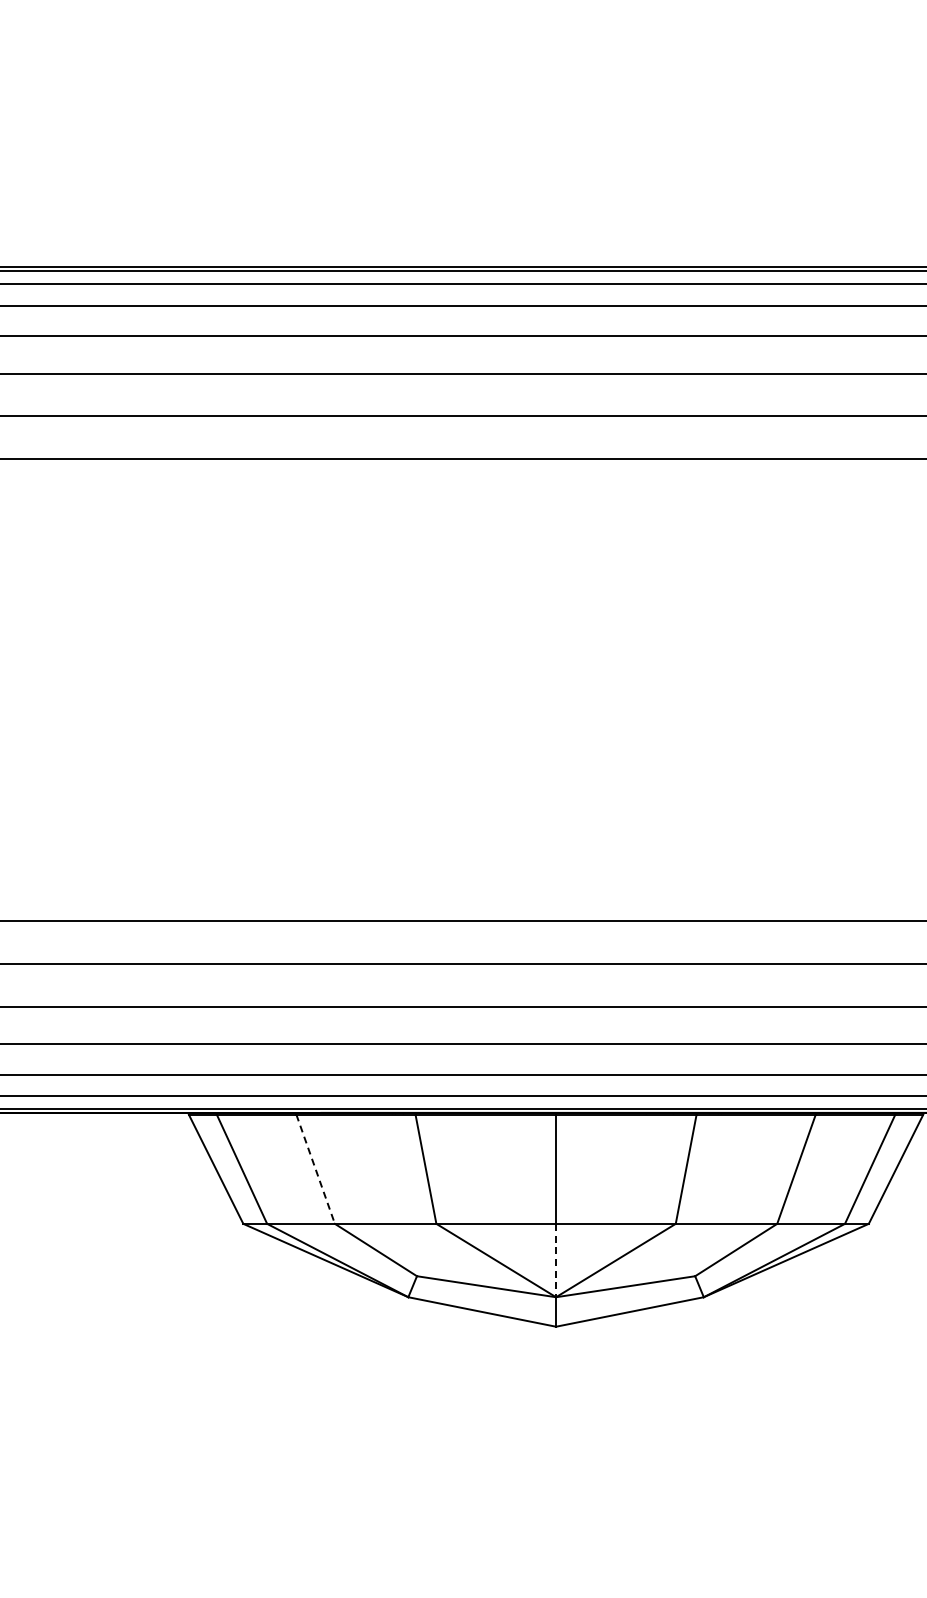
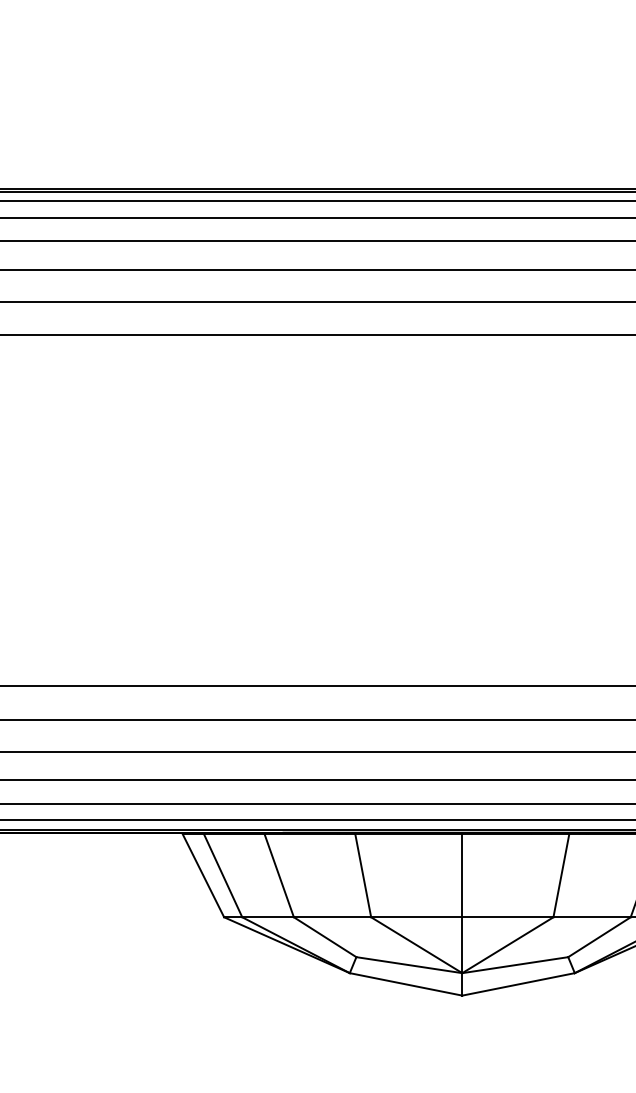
line: (315, 1169) -> (279, 875), dashed -> solid
line: (556, 1260) -> (462, 945), dashed -> solid

